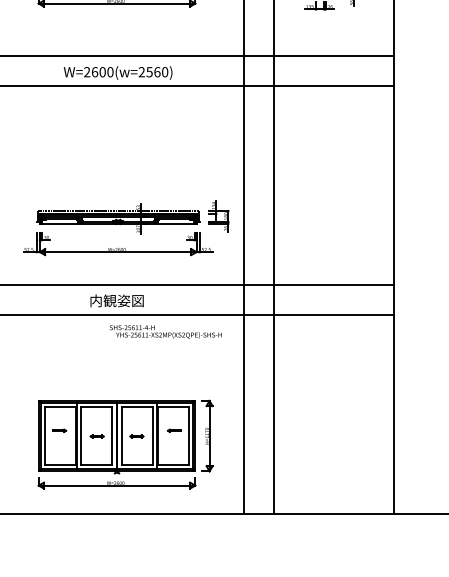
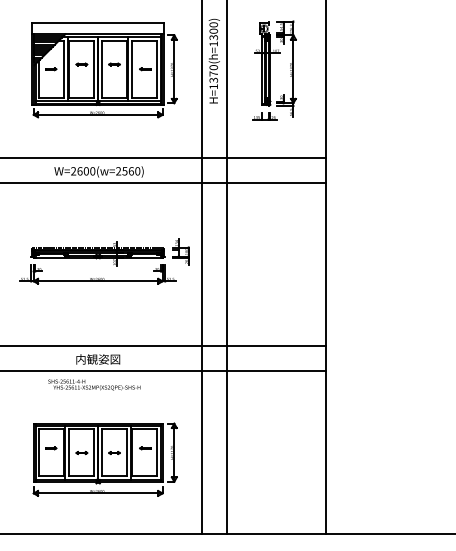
part: (125, 228) -> (104, 261), moved
text: (166, 331) -> (94, 384), moved
part: (124, 444) -> (104, 459), moved

